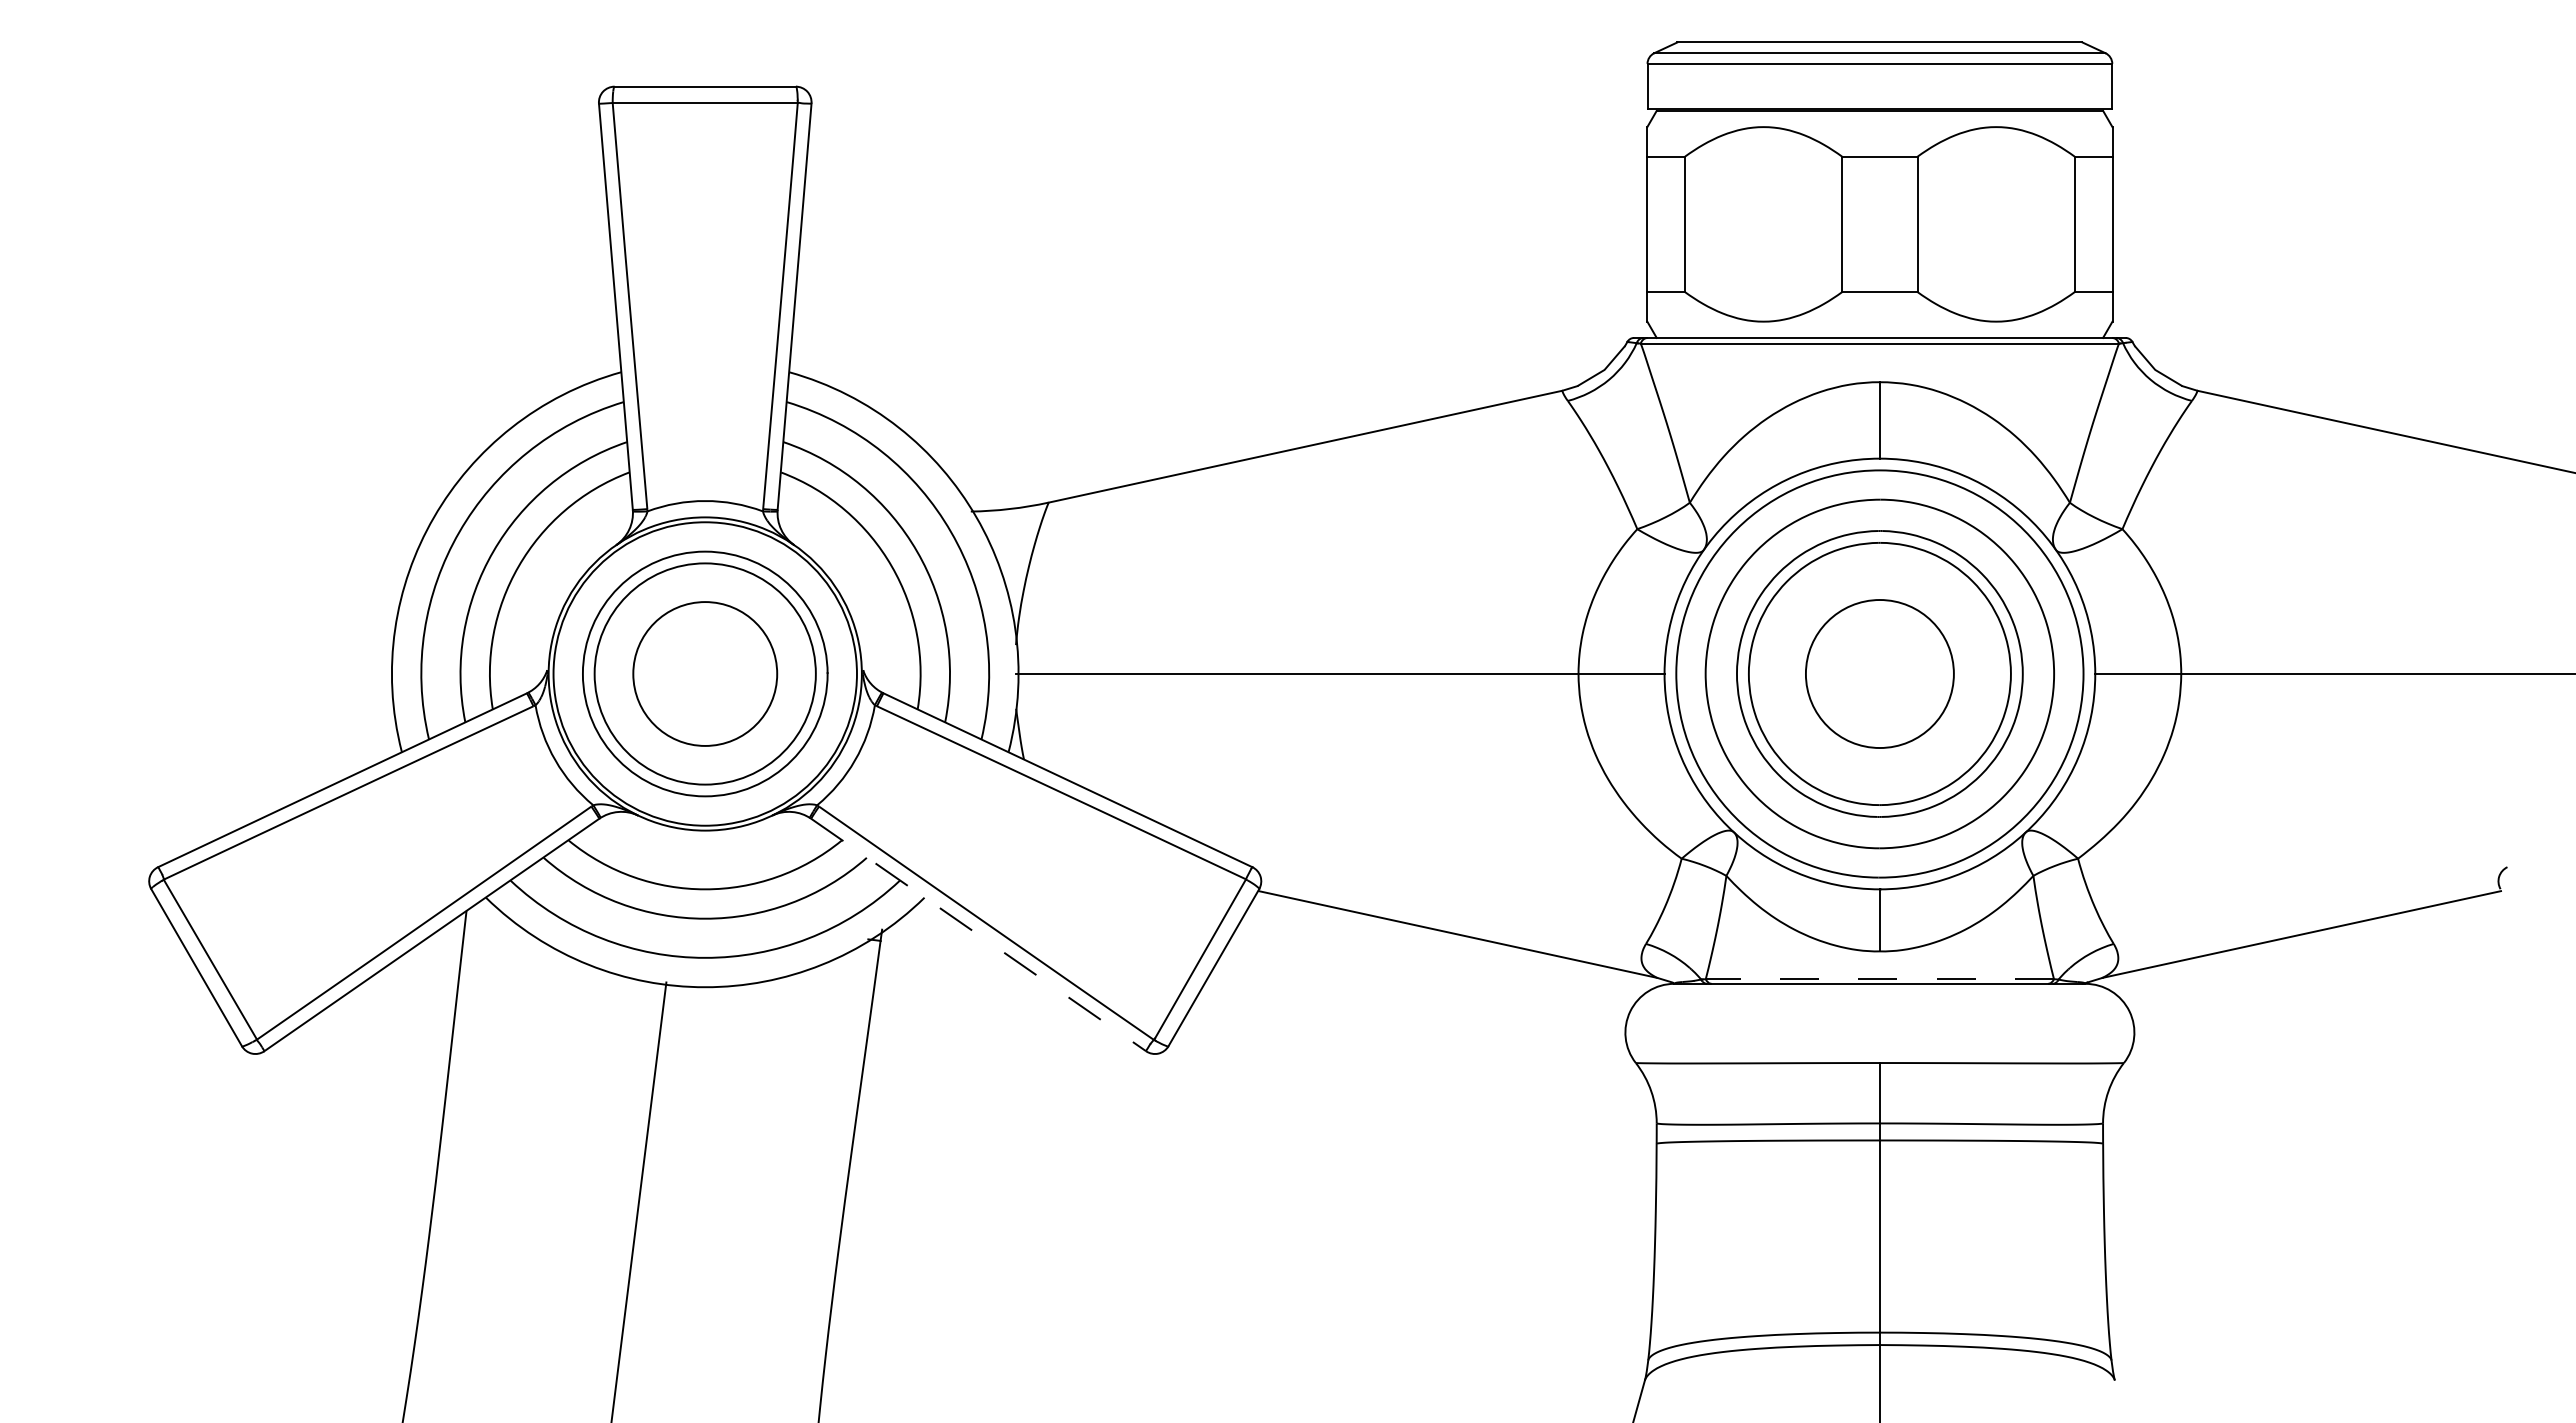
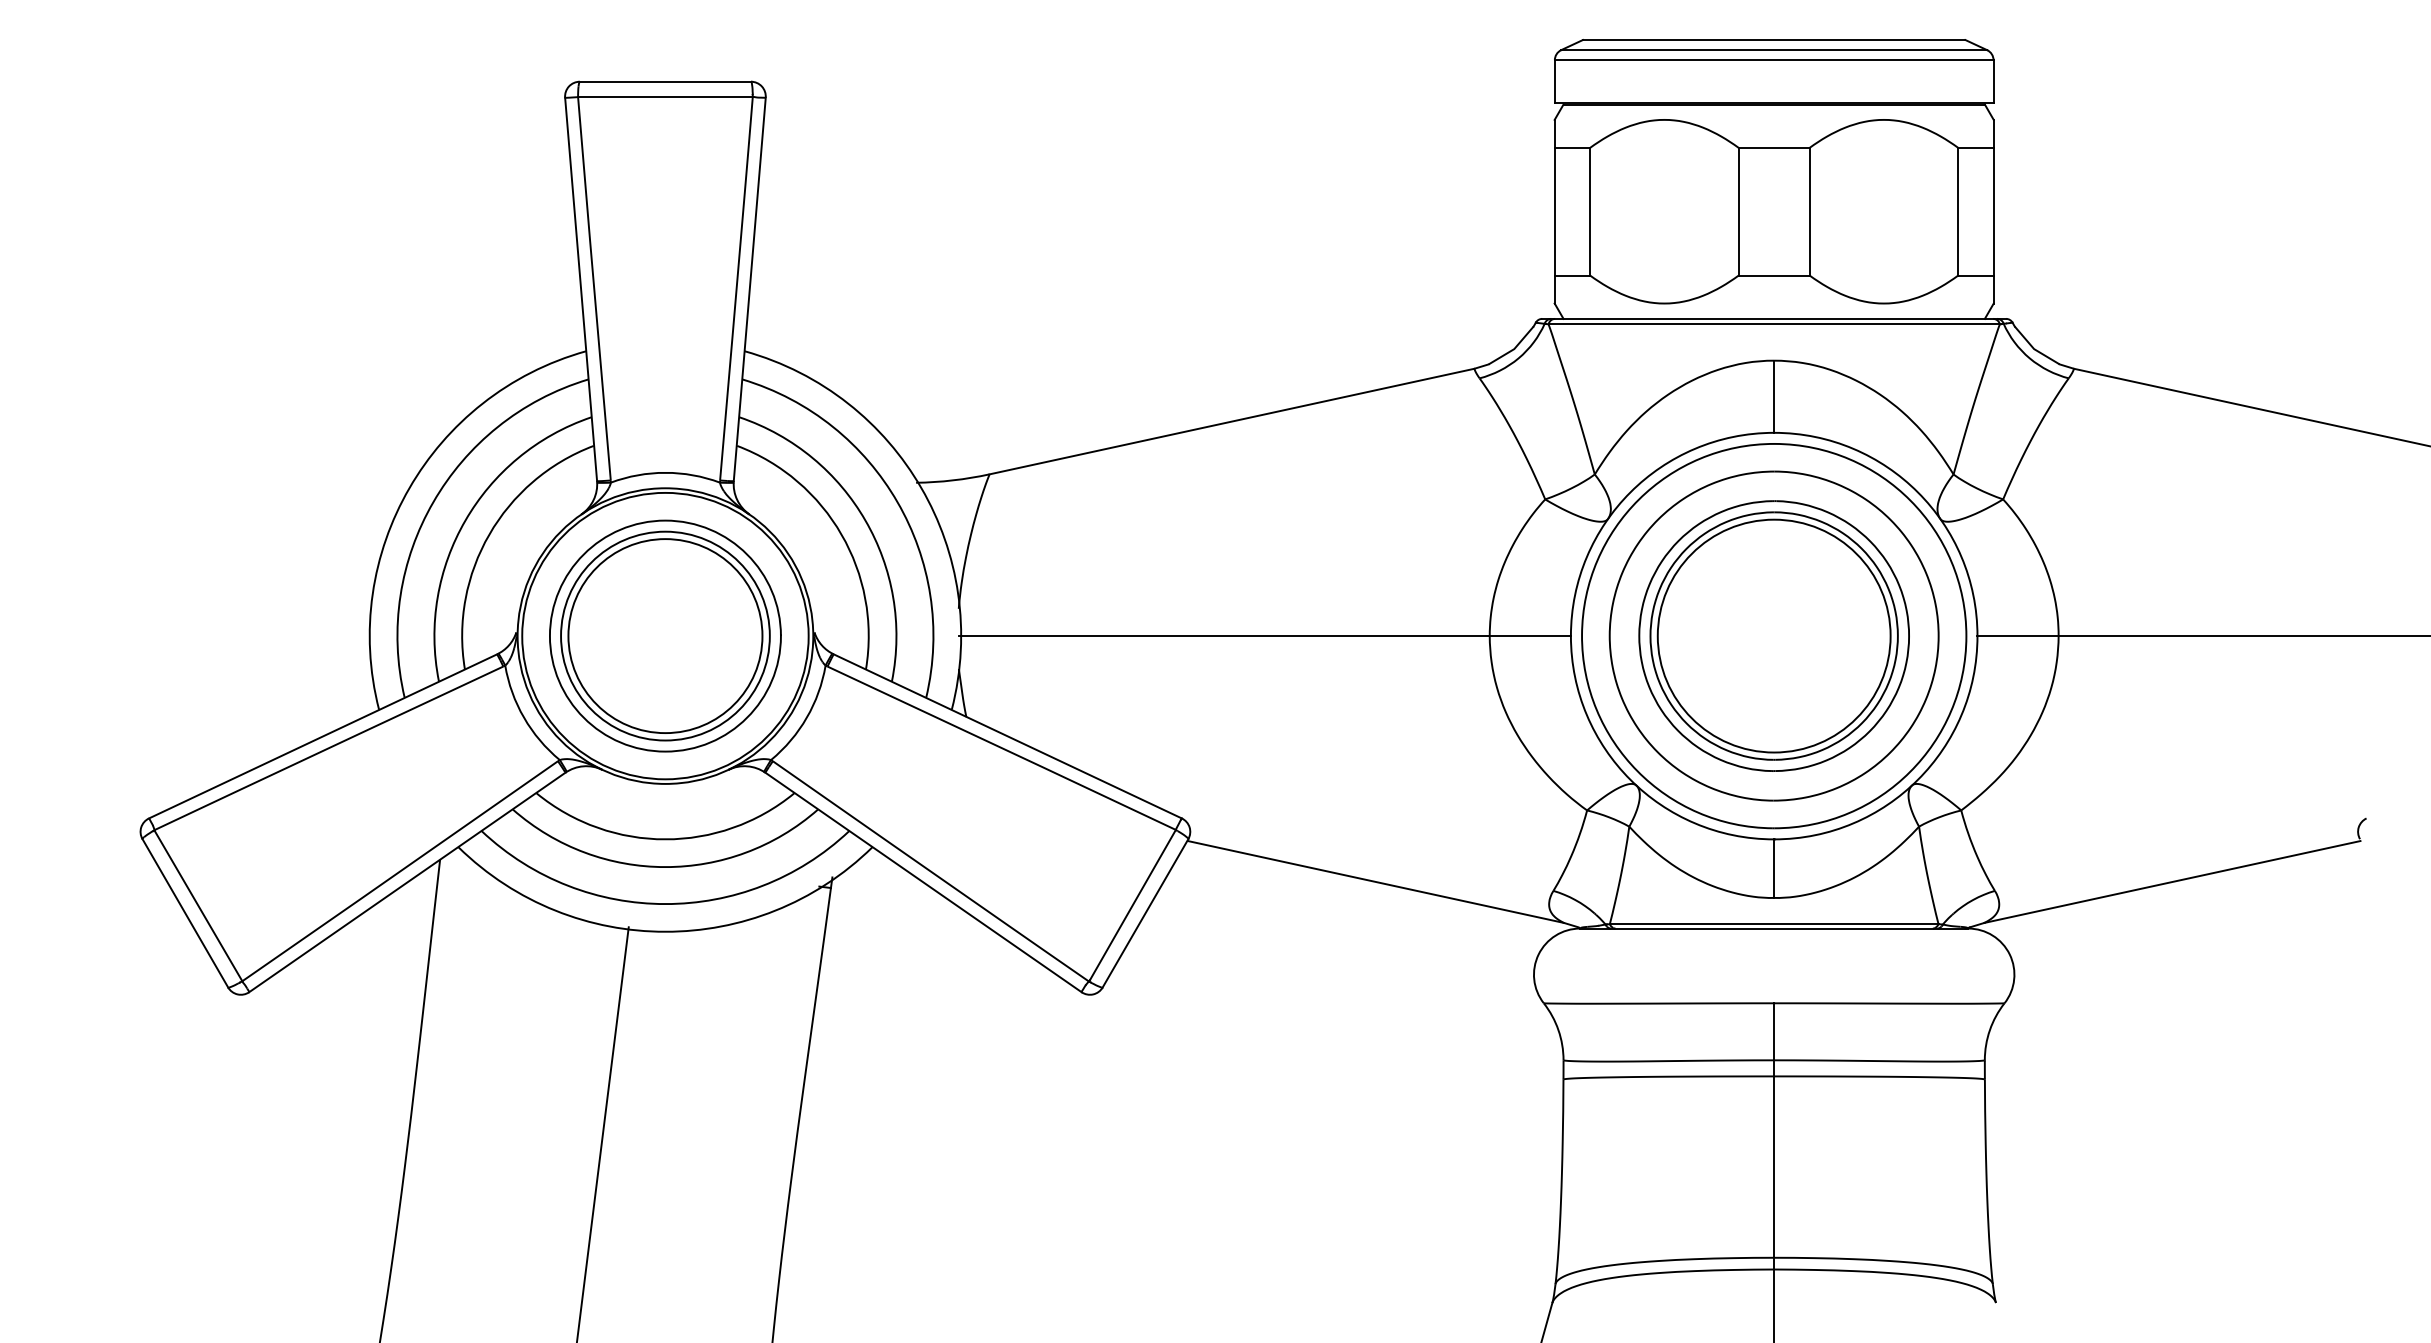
circle: (705, 673) -> (665, 635), size x1.43
circle: (1879, 673) -> (1773, 635), size x1.67
line: (978, 935) -> (923, 882), dashed -> solid
line: (1879, 979) -> (1773, 924), dashed -> solid

